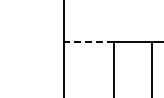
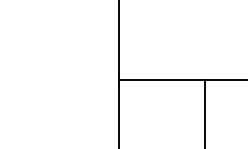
line: (88, 42) -> (161, 81), dashed -> solid

